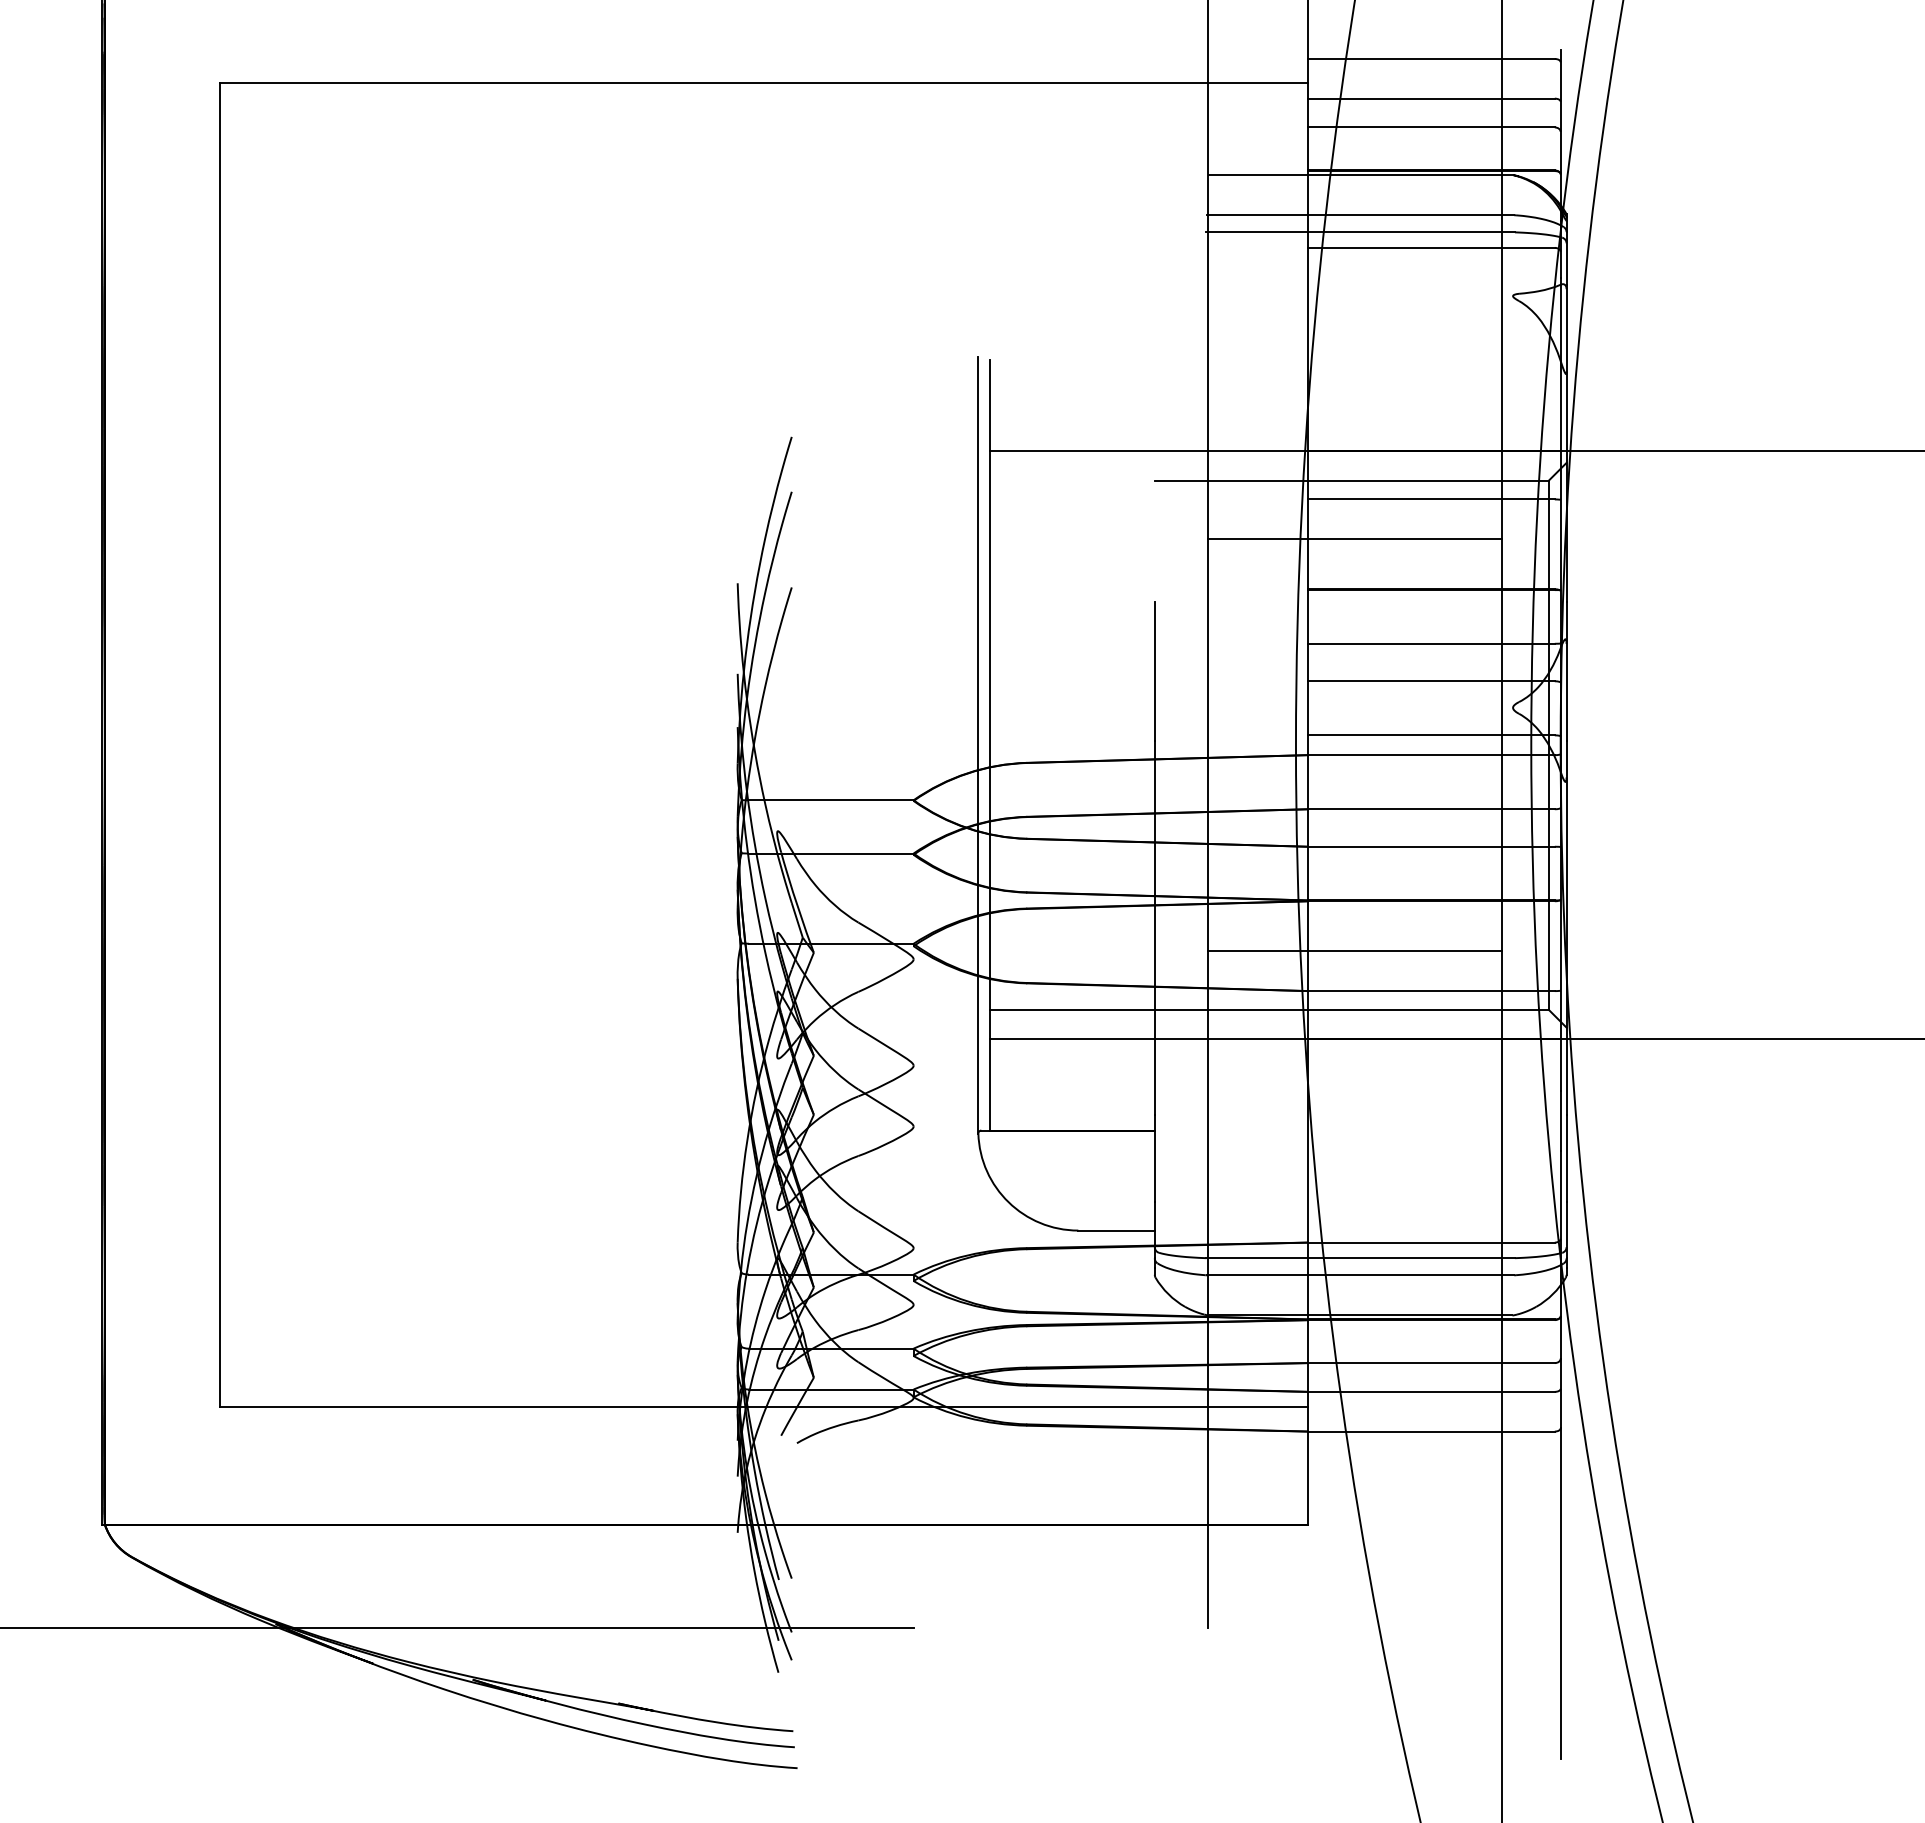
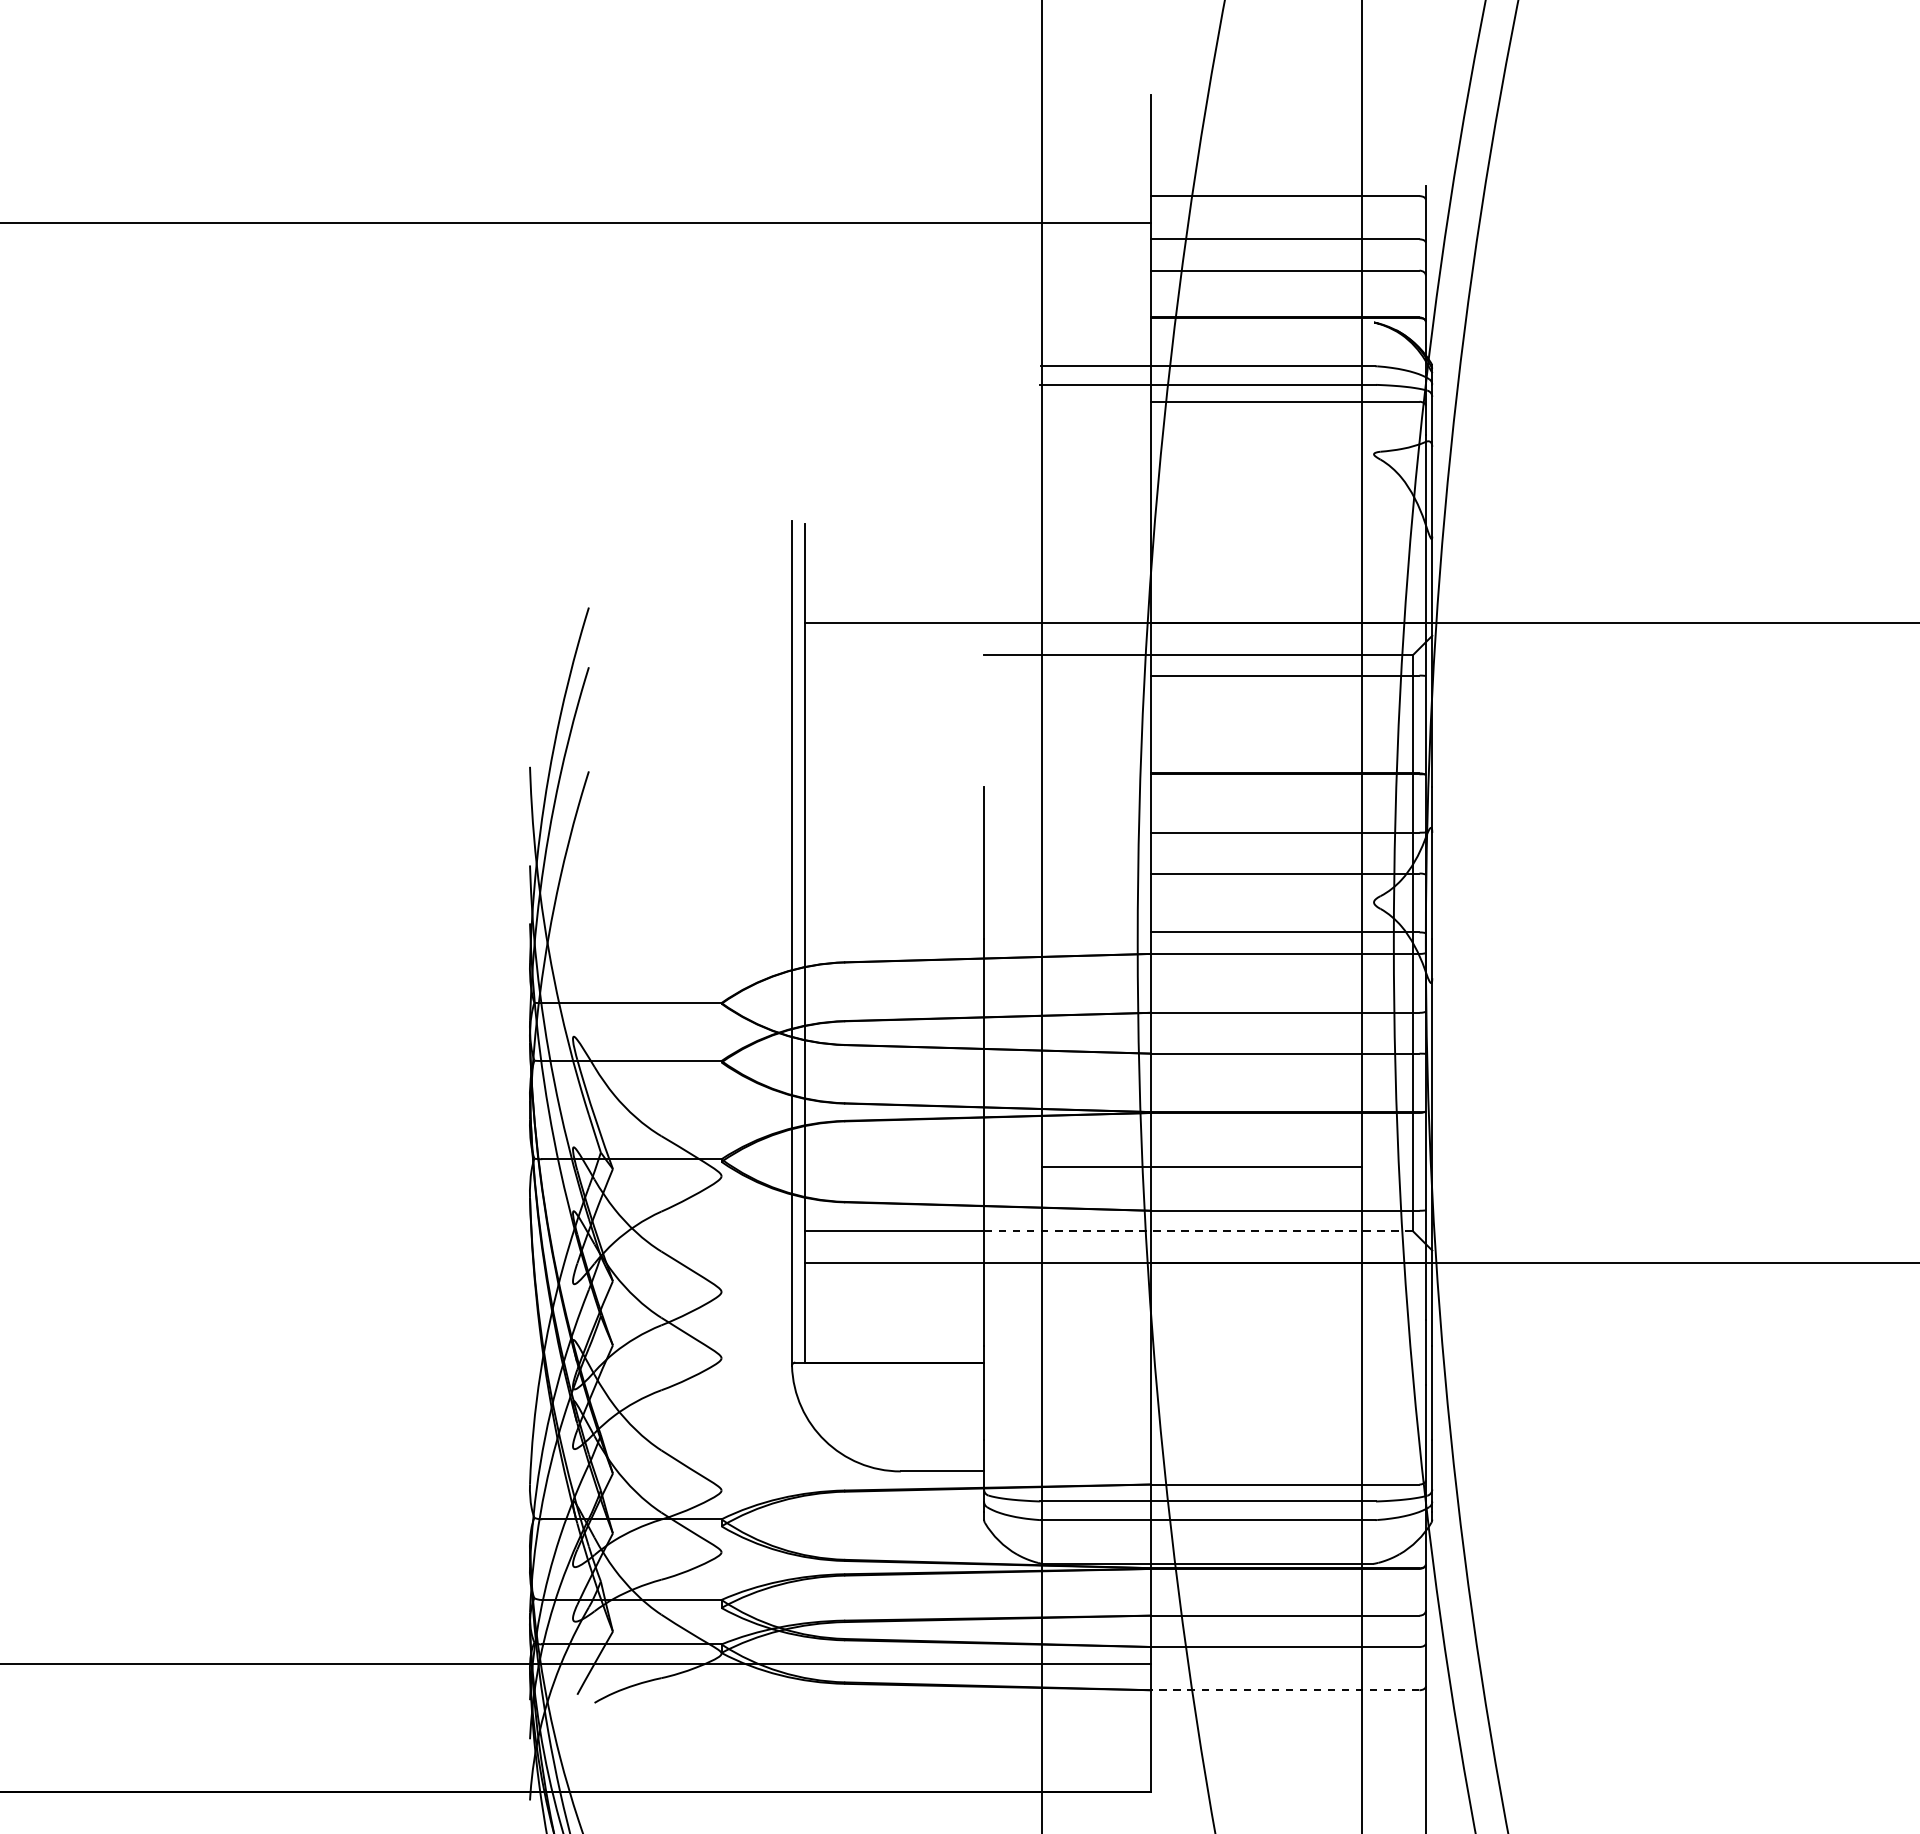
line: (1360, 175) -> (1207, 322), removed
line: (1354, 539) -> (1201, 719), removed
line: (1351, 1009) -> (1198, 1230), solid -> dashed
line: (1431, 1431) -> (1285, 1690), solid -> dashed

